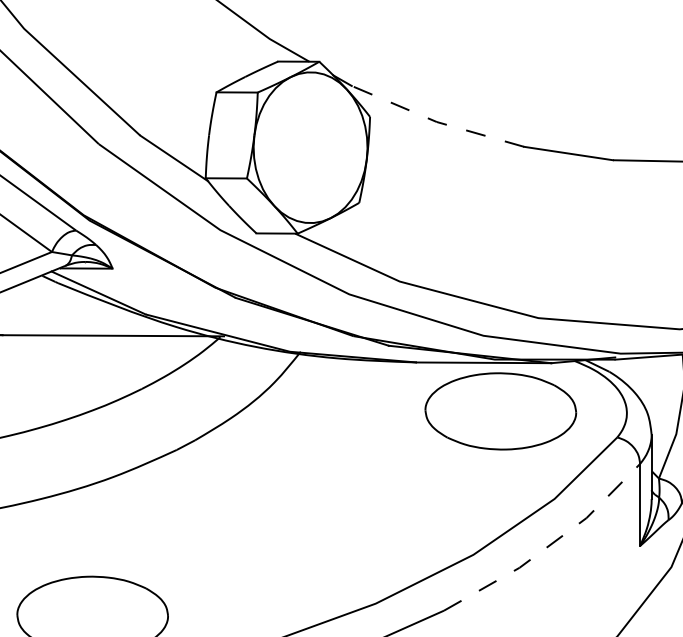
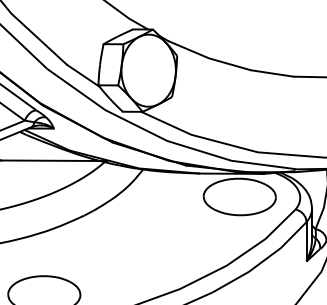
line: (437, 122) -> (209, 58), dashed -> solid
line: (550, 546) -> (263, 261), dashed -> solid

